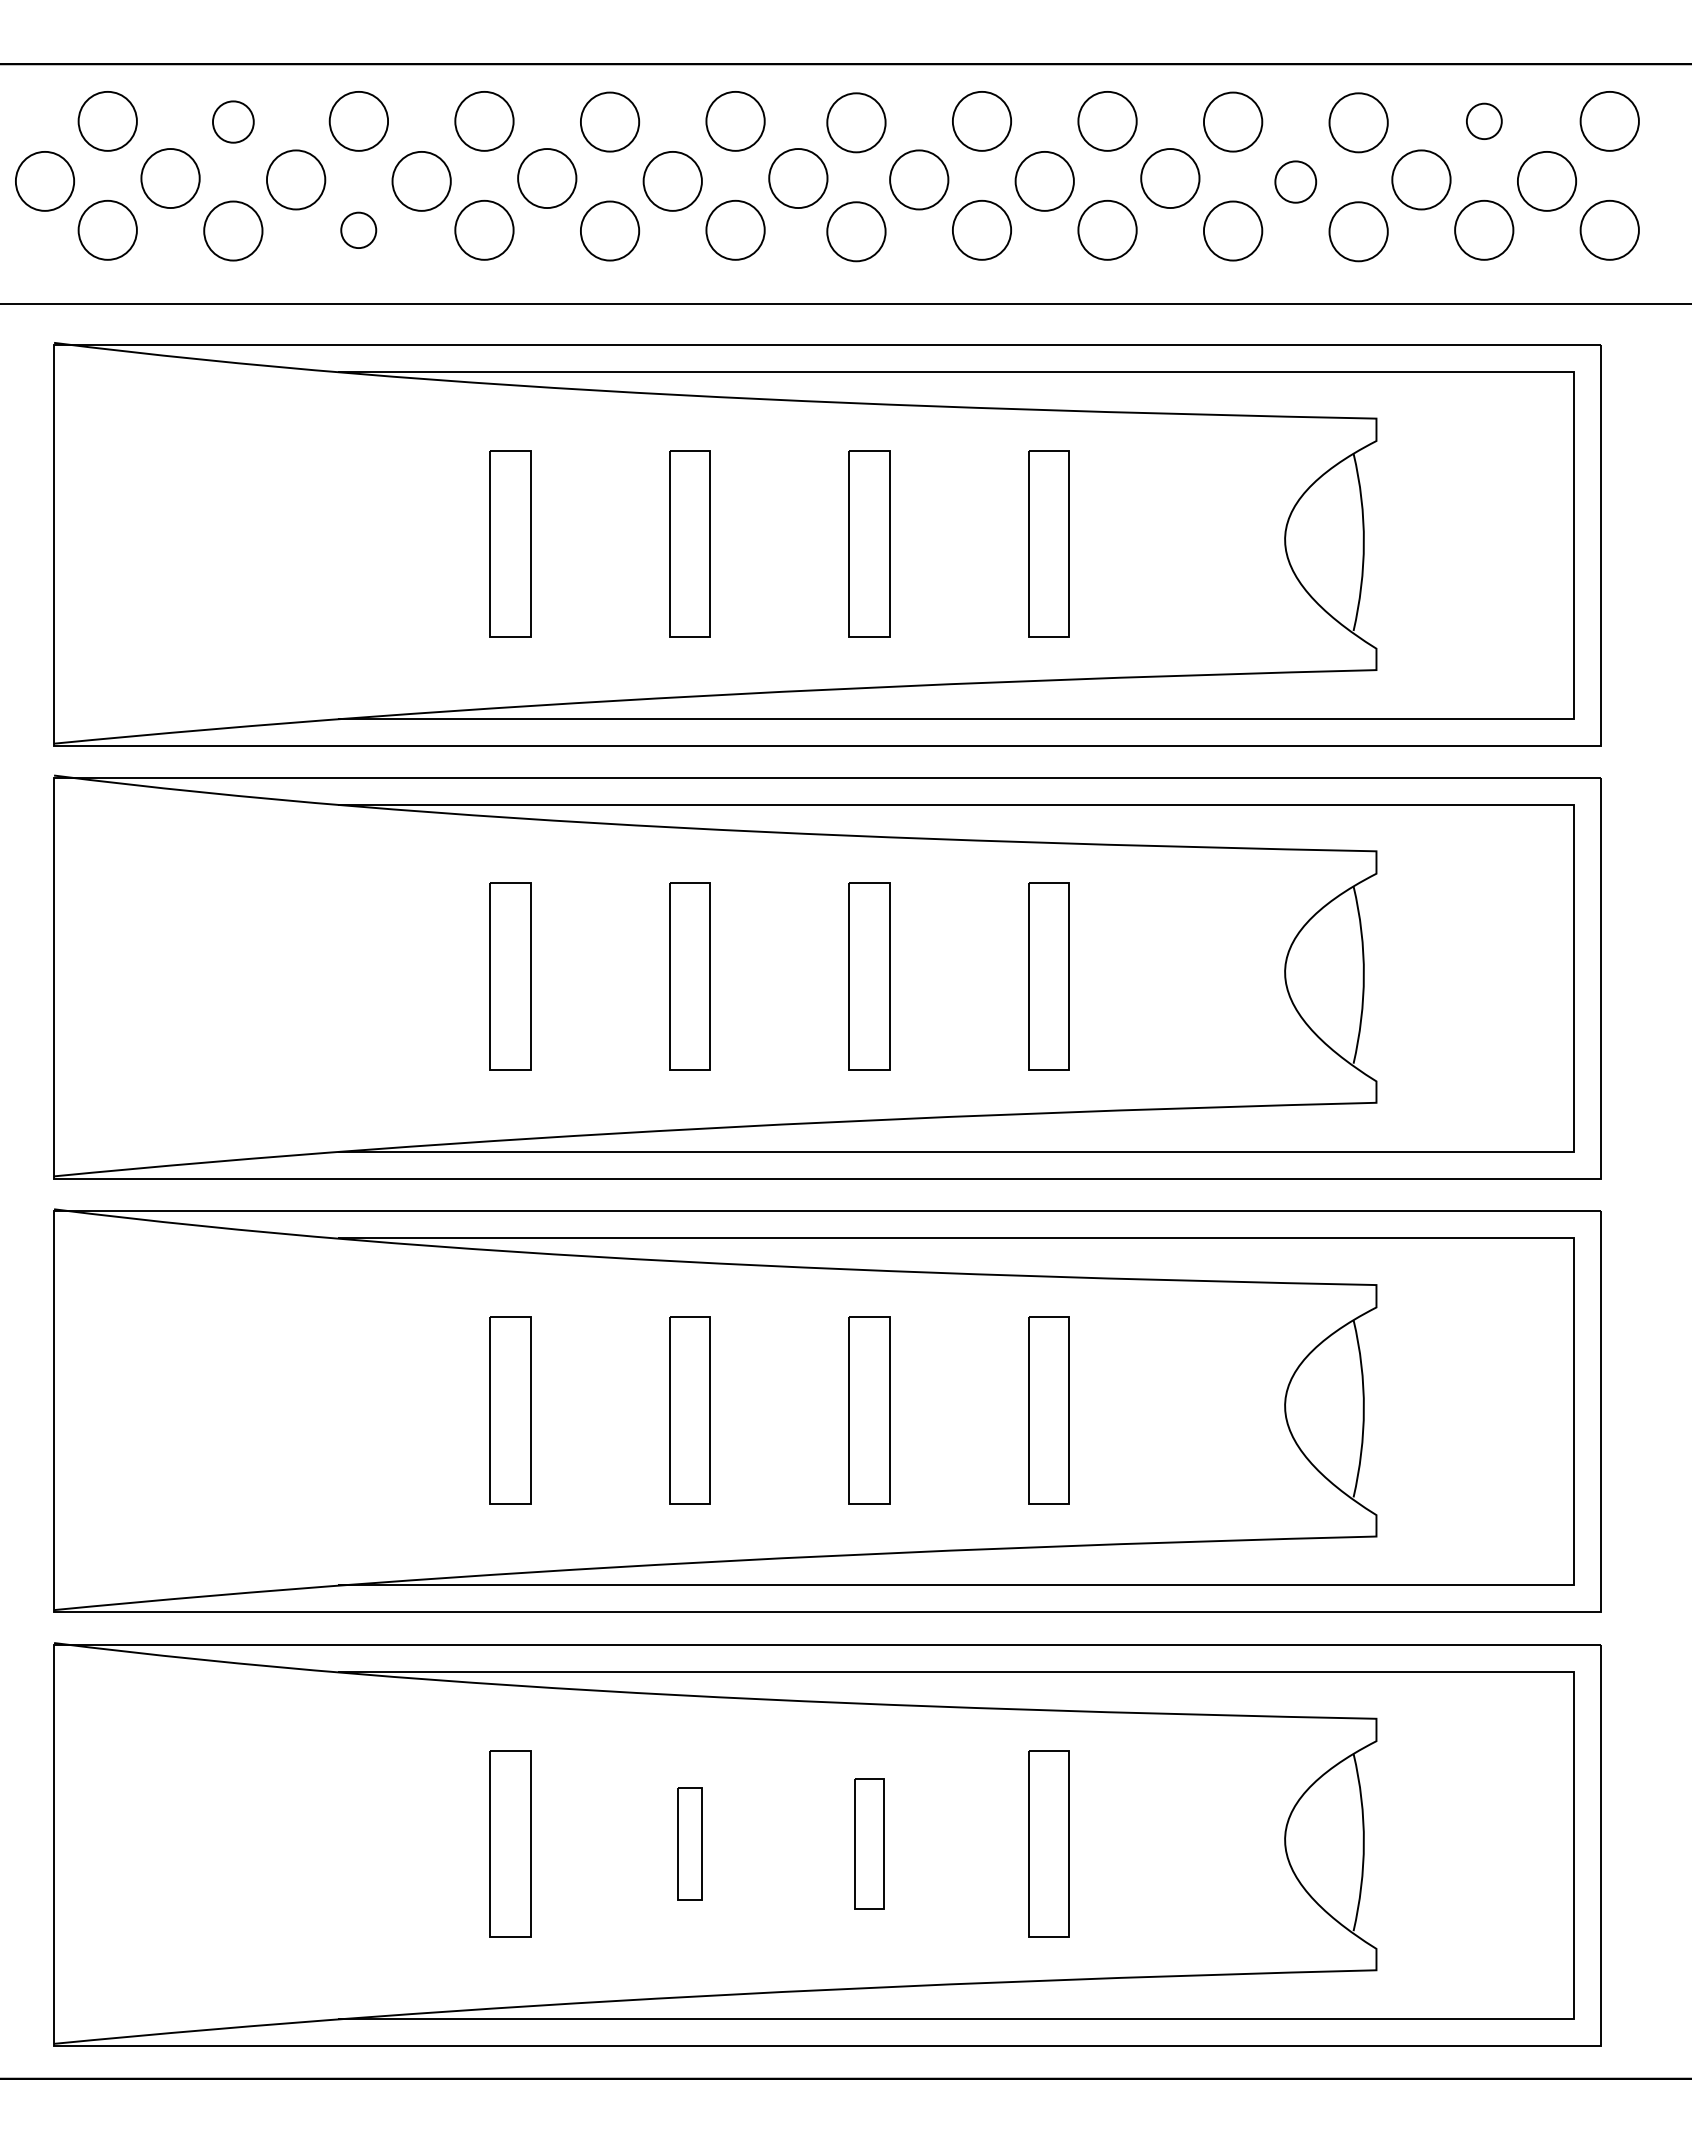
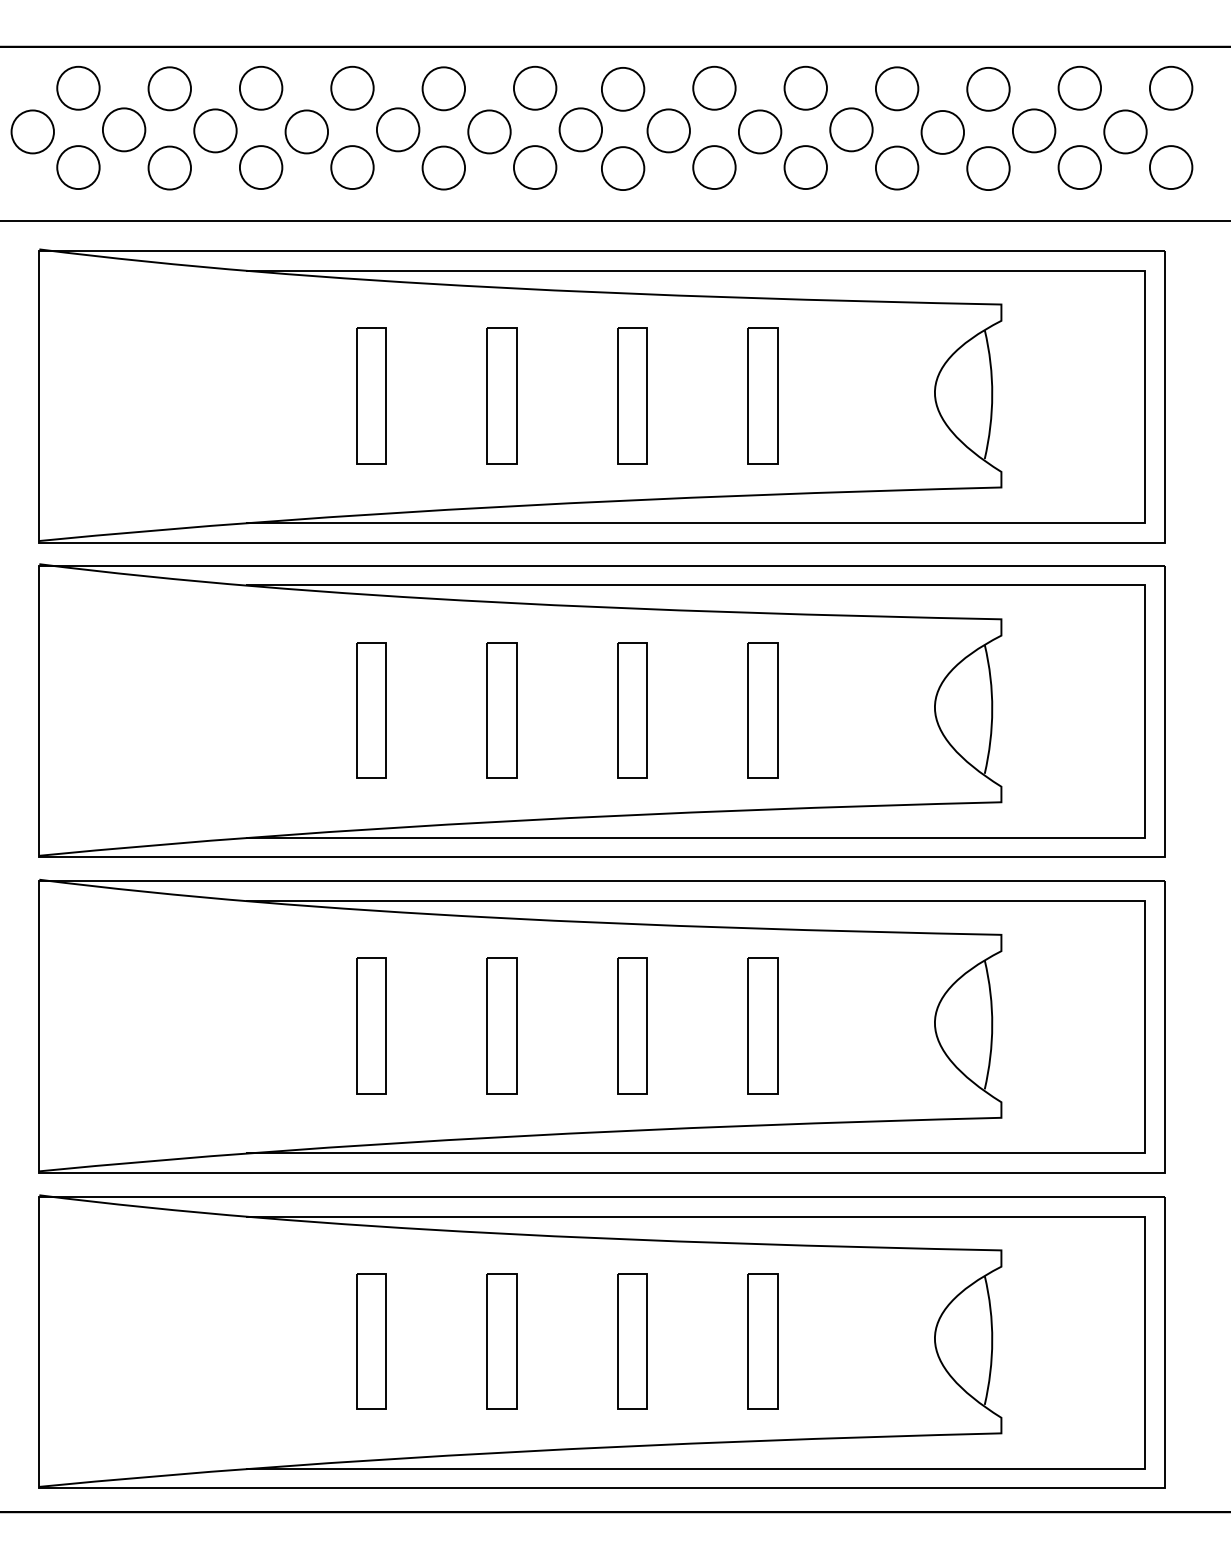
part: (233, 121) -> (169, 88), size x1.43
part: (1484, 121) -> (1080, 88), size x1.67
part: (1295, 181) -> (942, 132), size x1.43
part: (358, 230) -> (260, 167), size x1.67
part: (689, 1843) -> (501, 1341), size x1.67
part: (869, 1843) -> (632, 1341), size x1.43

